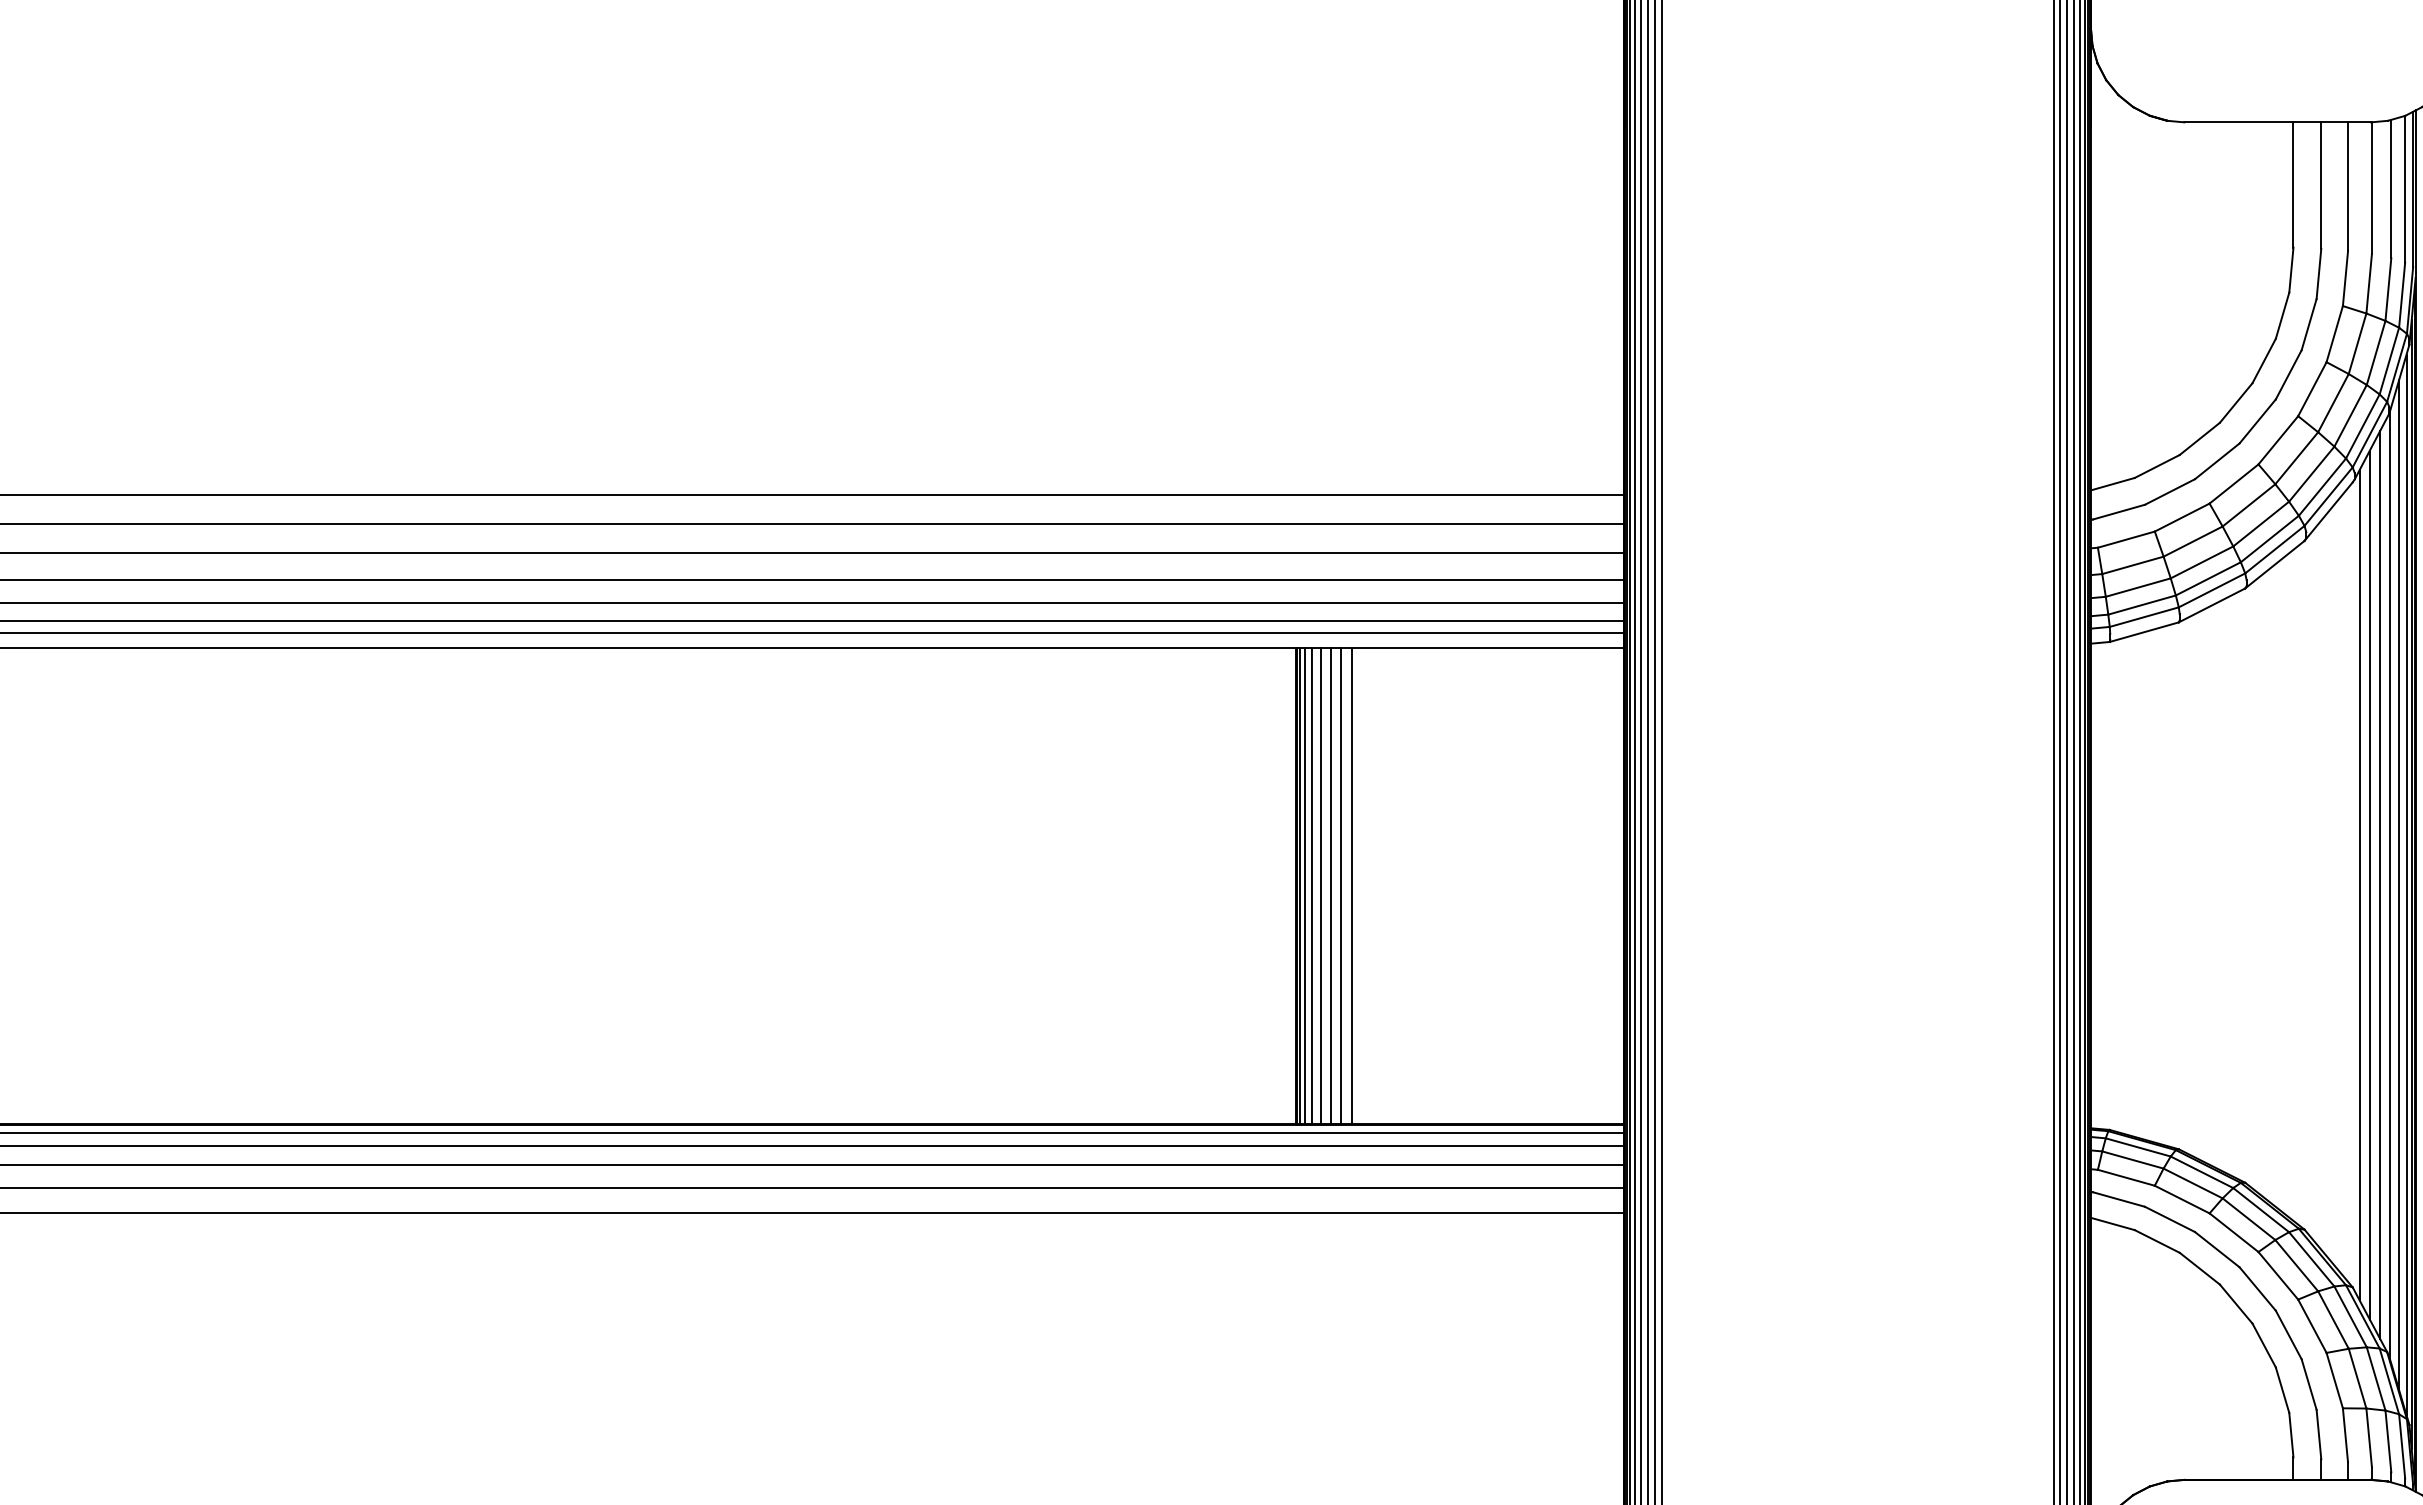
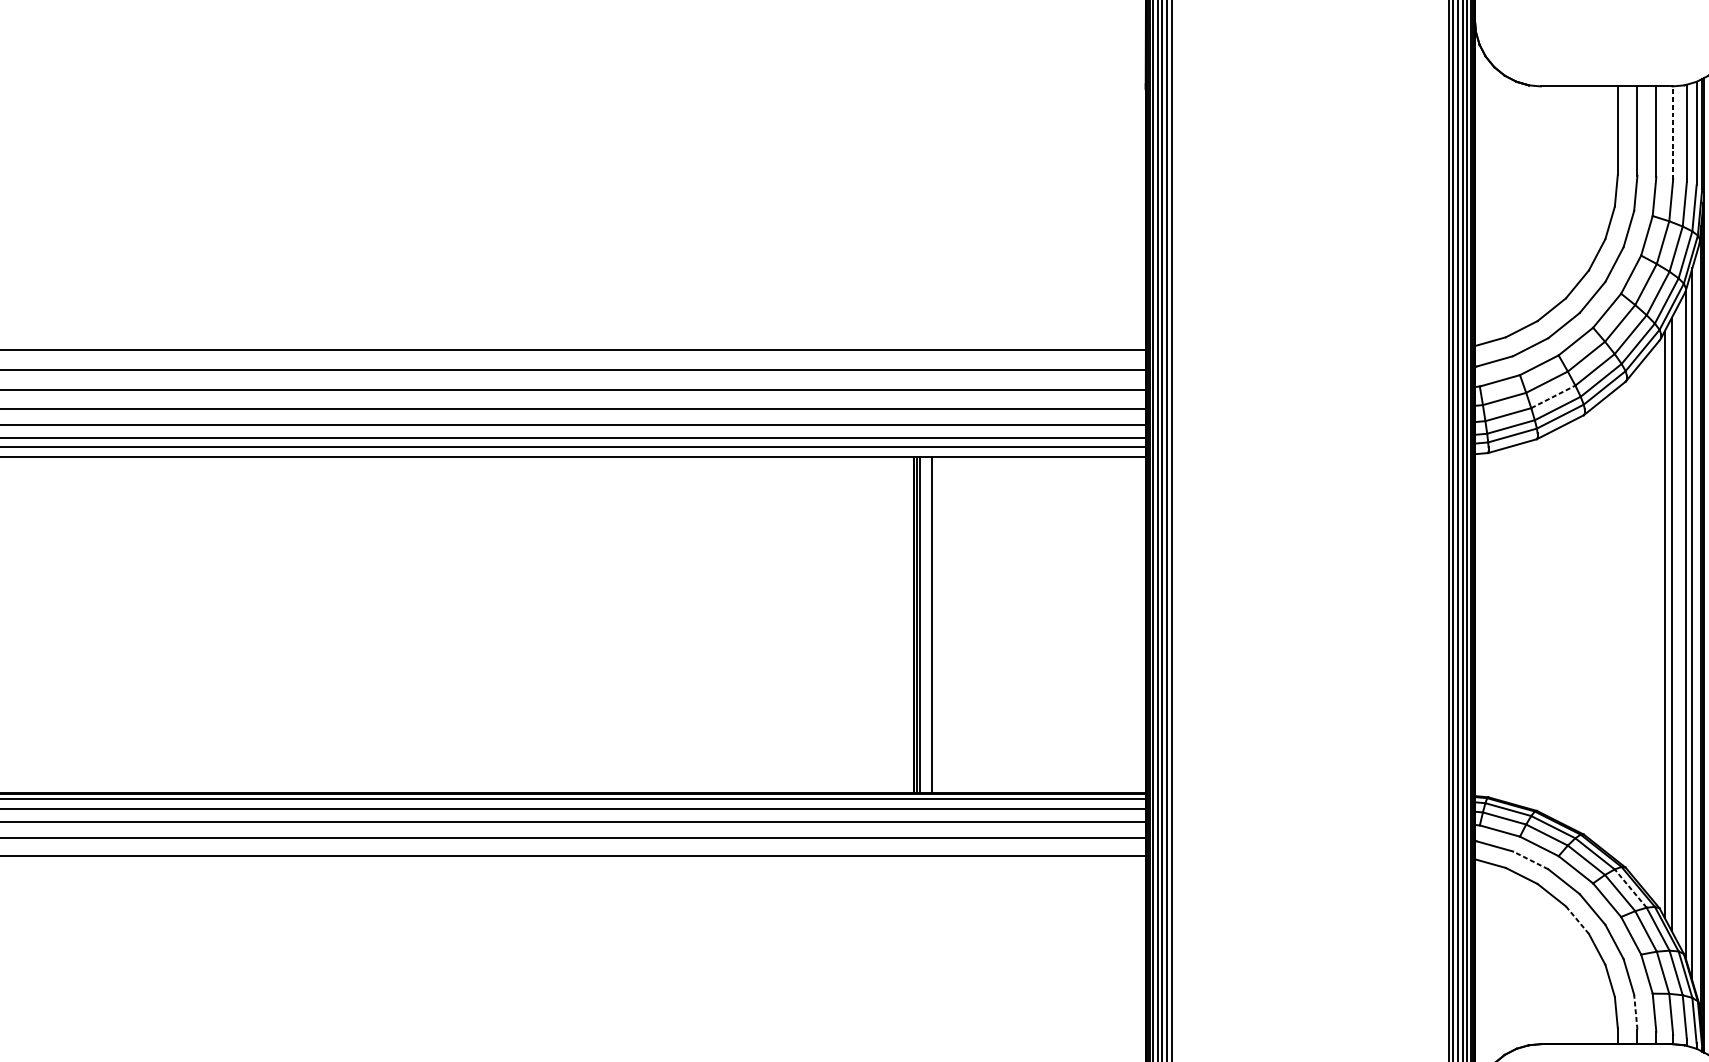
line: (2371, 187) -> (1672, 132), solid -> dashed
line: (2202, 562) -> (1553, 396), solid -> dashed
line: (2380, 884) -> (1679, 624), removed
line: (2406, 884) -> (1697, 624), removed
line: (1311, 885) -> (925, 624), removed
line: (1330, 885) -> (938, 624), removed
line: (1341, 885) -> (946, 624), removed
line: (1351, 885) -> (953, 624), removed
line: (2169, 1219) -> (1530, 860), solid -> dashed
line: (2311, 1258) -> (1630, 887), solid -> dashed
line: (2236, 1304) -> (1577, 920), solid -> dashed
line: (2318, 1434) -> (1635, 1012), solid -> dashed

